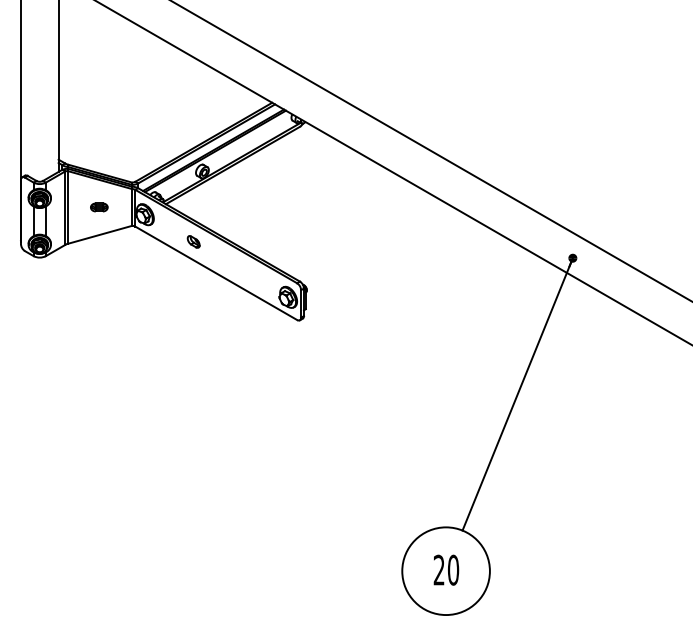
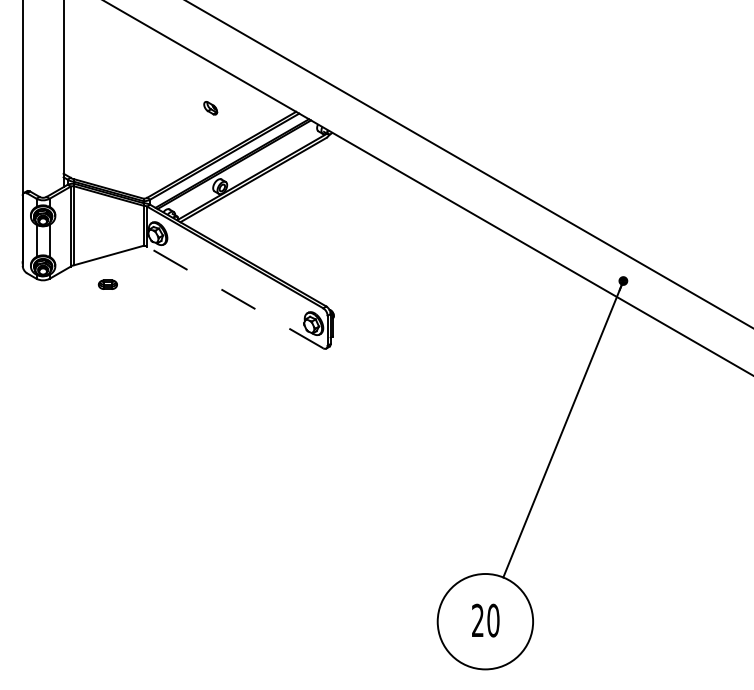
part: (98, 207) -> (107, 284), moved
part: (193, 242) -> (210, 108), moved
line: (216, 273) -> (235, 297), solid -> dashed

